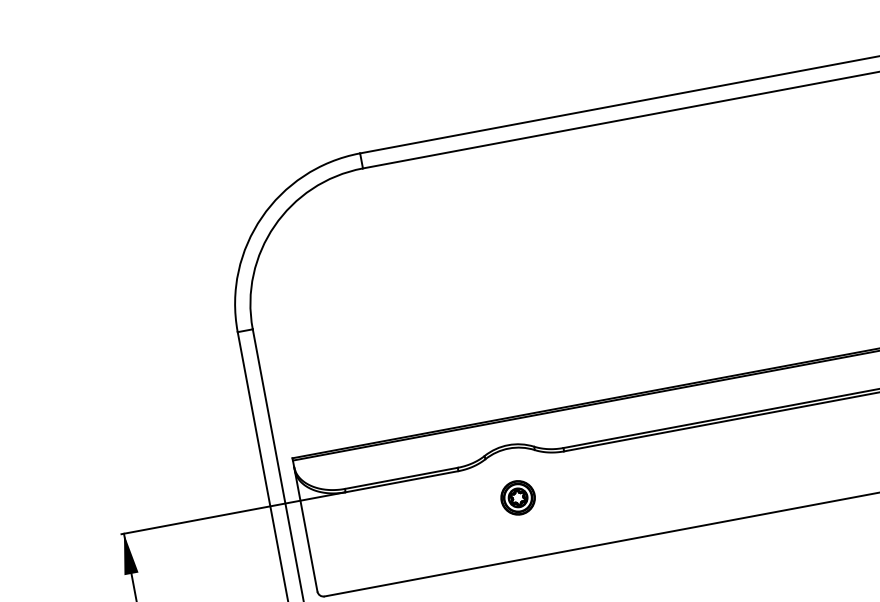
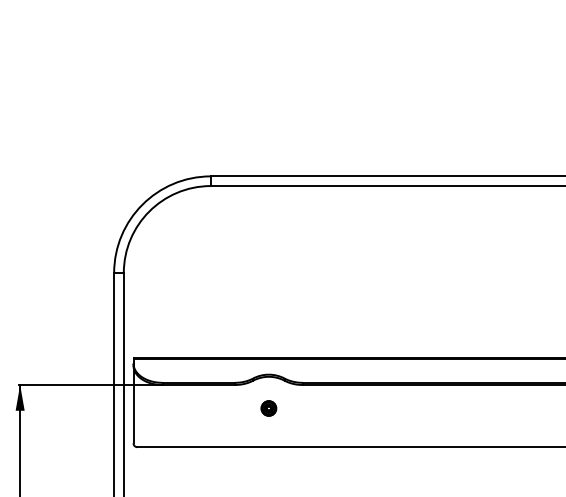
part: (517, 497) -> (268, 408), size x0.7

